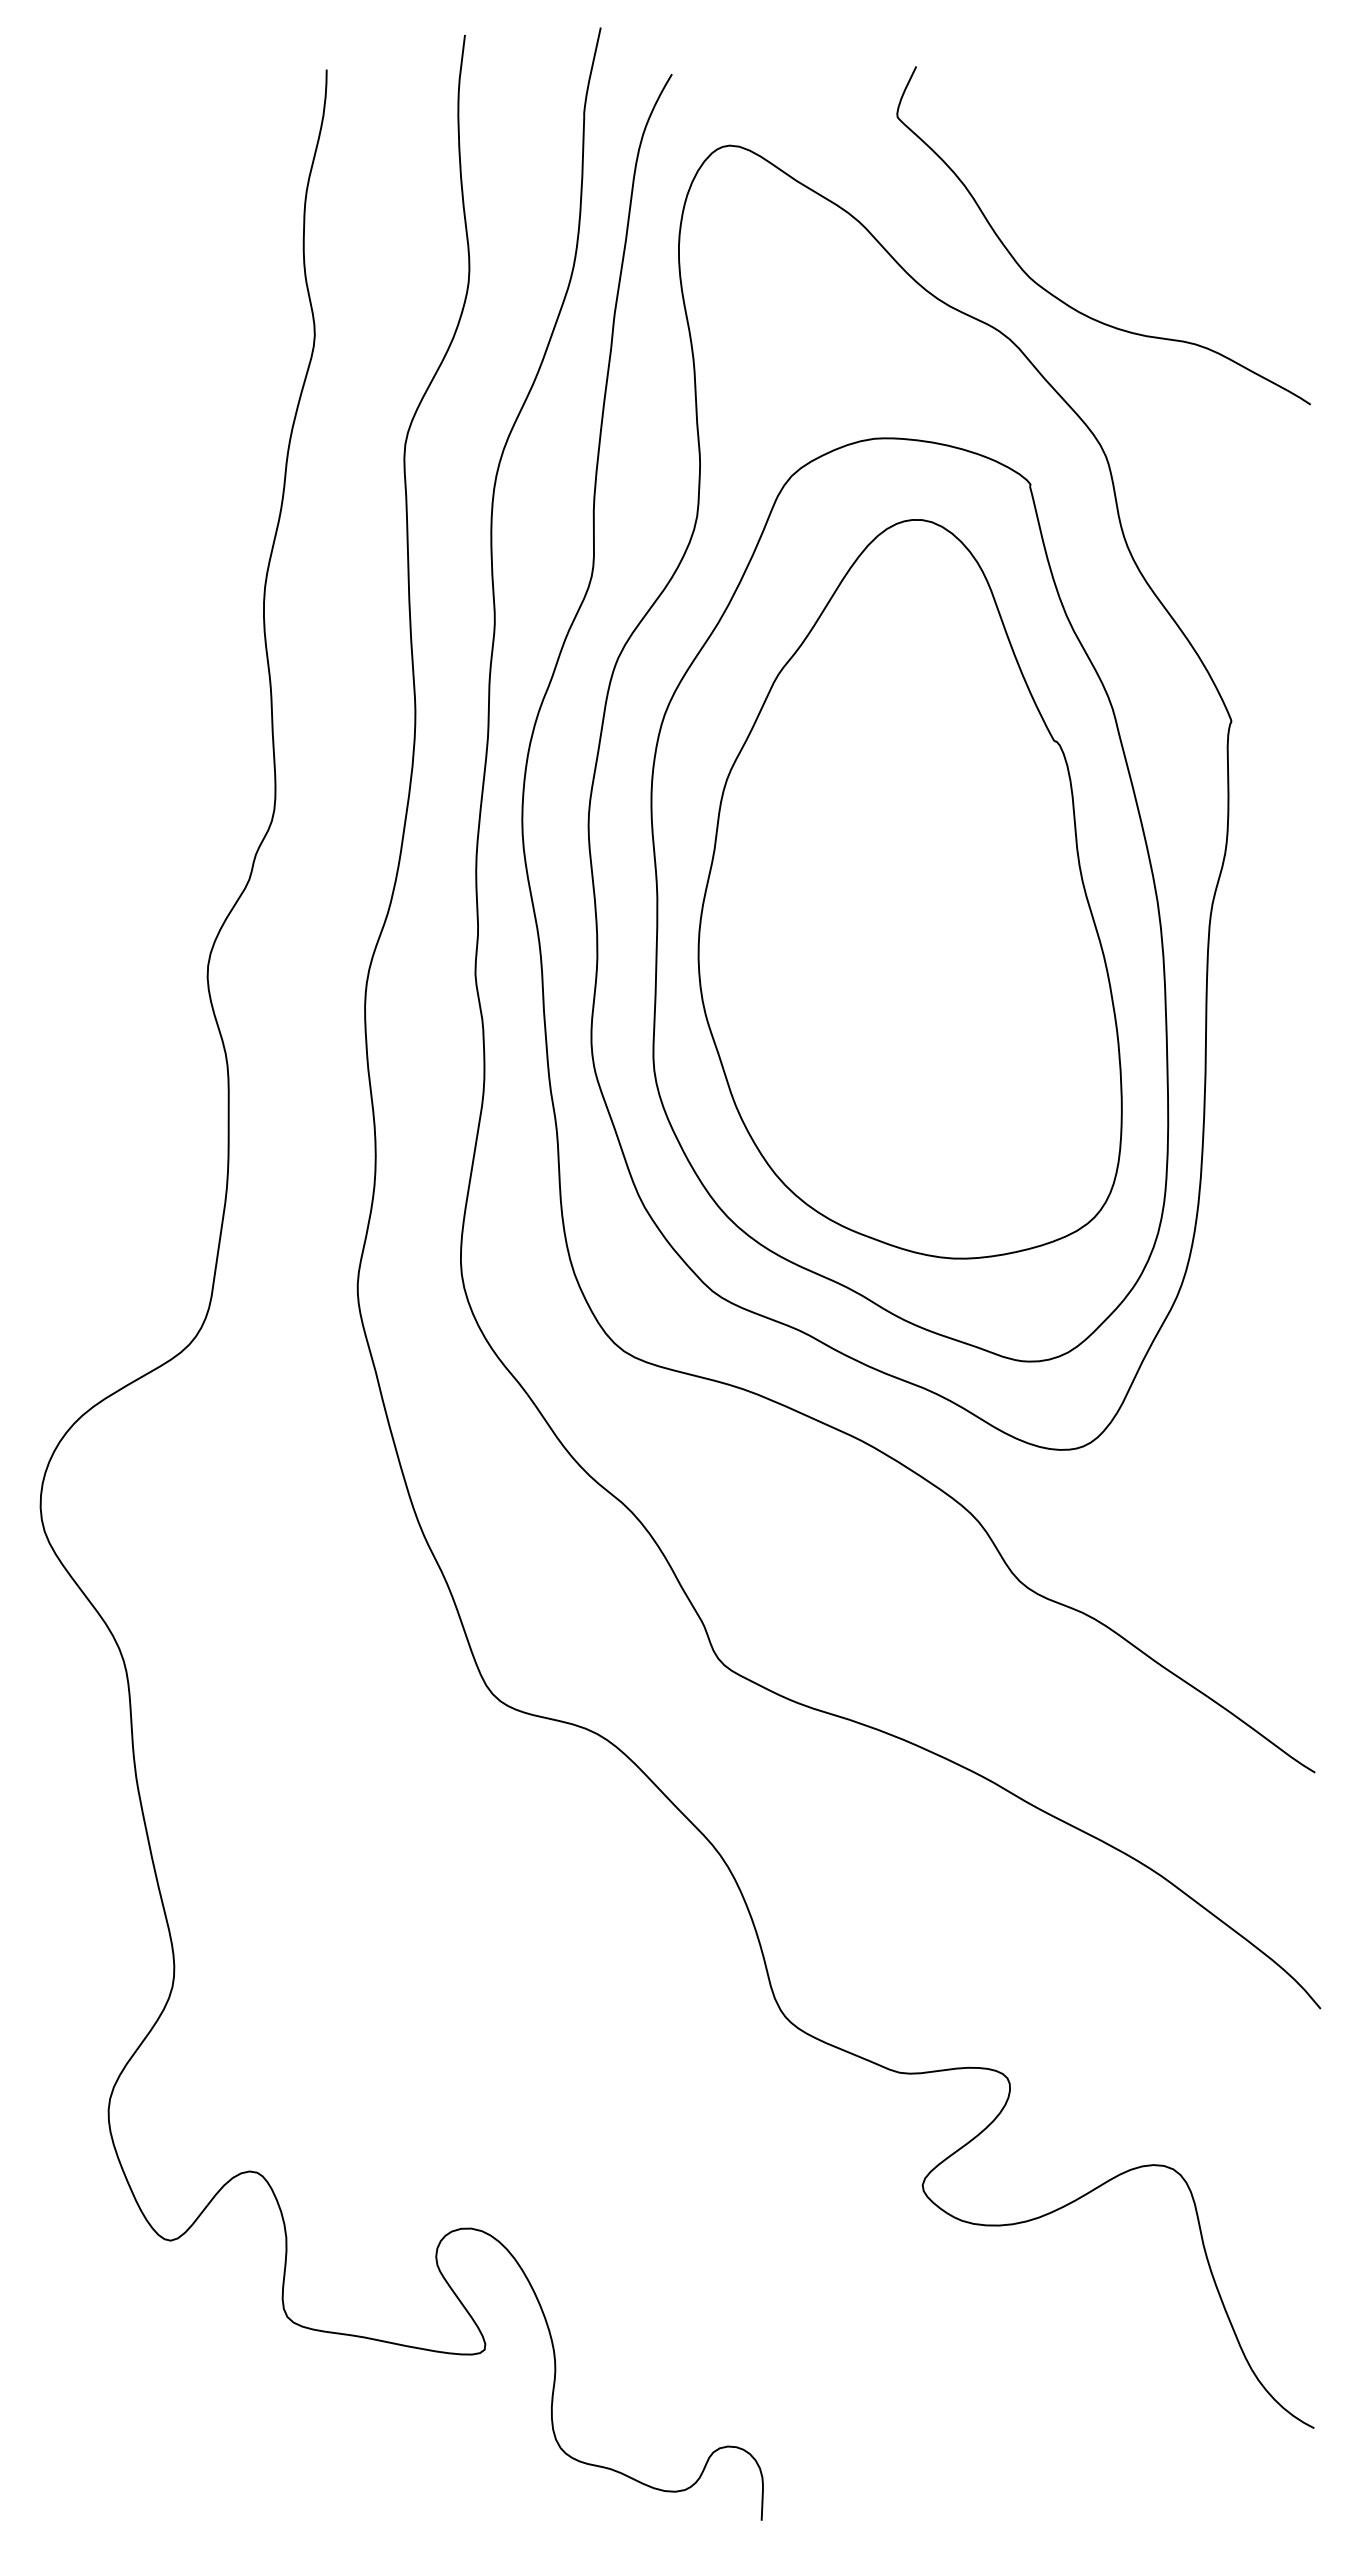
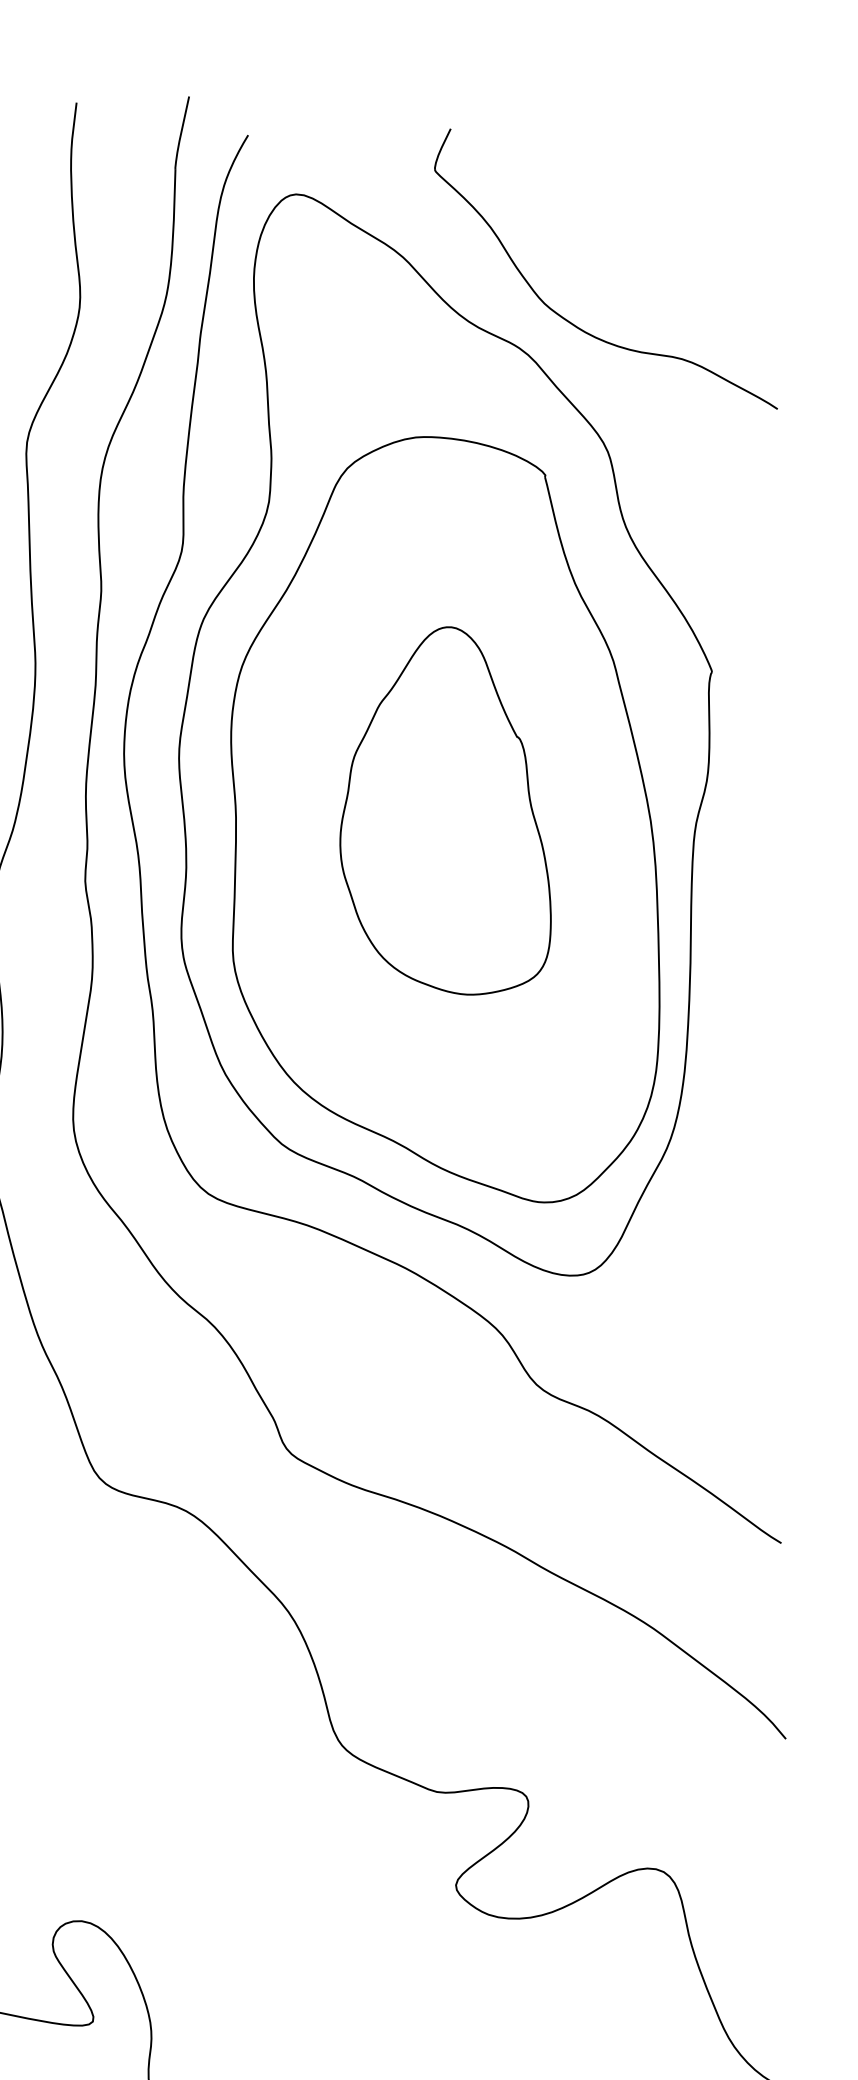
part: (909, 889) -> (445, 811), size x0.6

